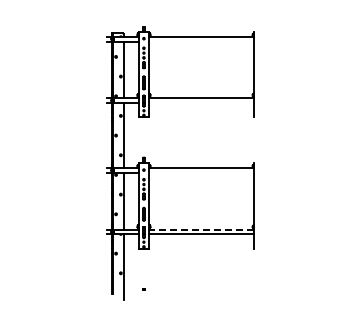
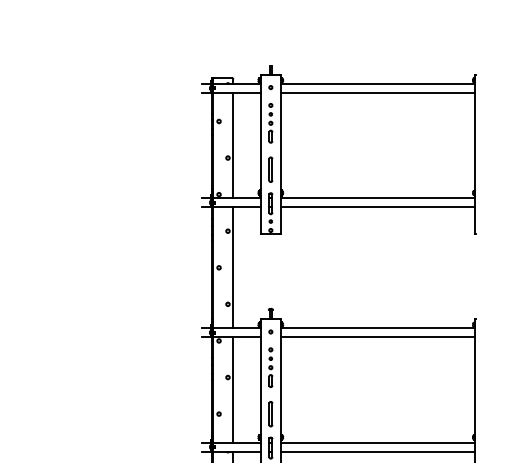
line: (201, 41) -> (377, 92), added
line: (201, 103) -> (377, 208), added
line: (201, 173) -> (377, 338), added
line: (201, 229) -> (377, 442), dashed -> solid

